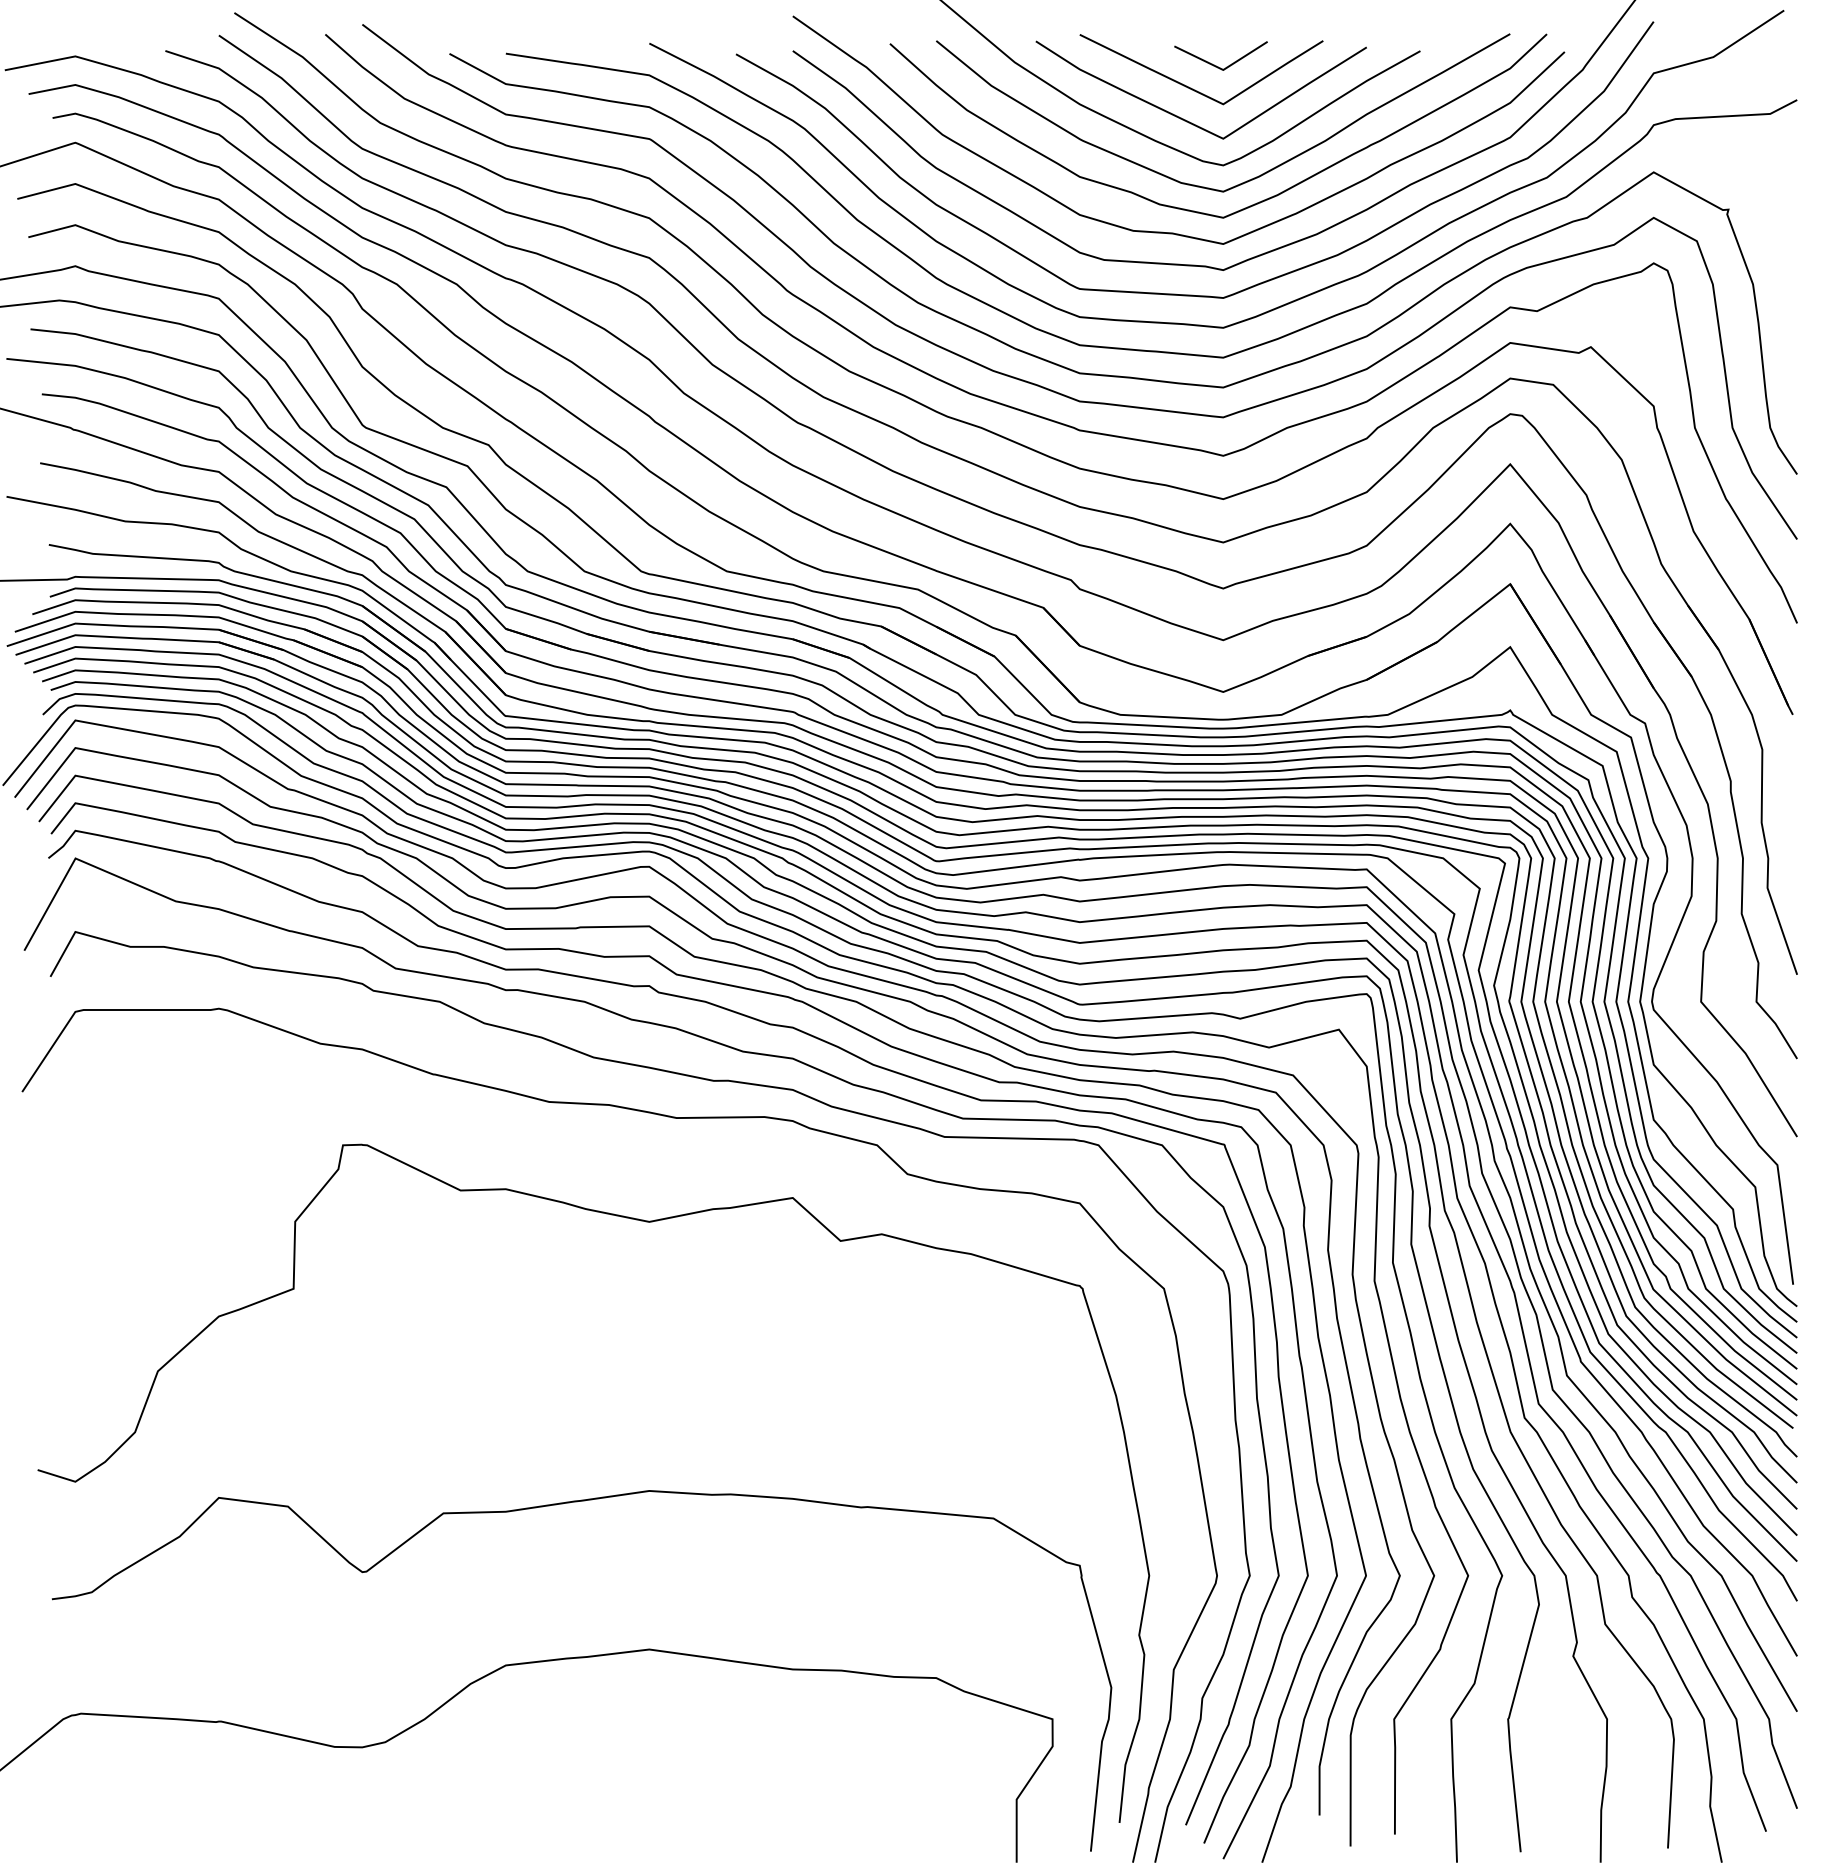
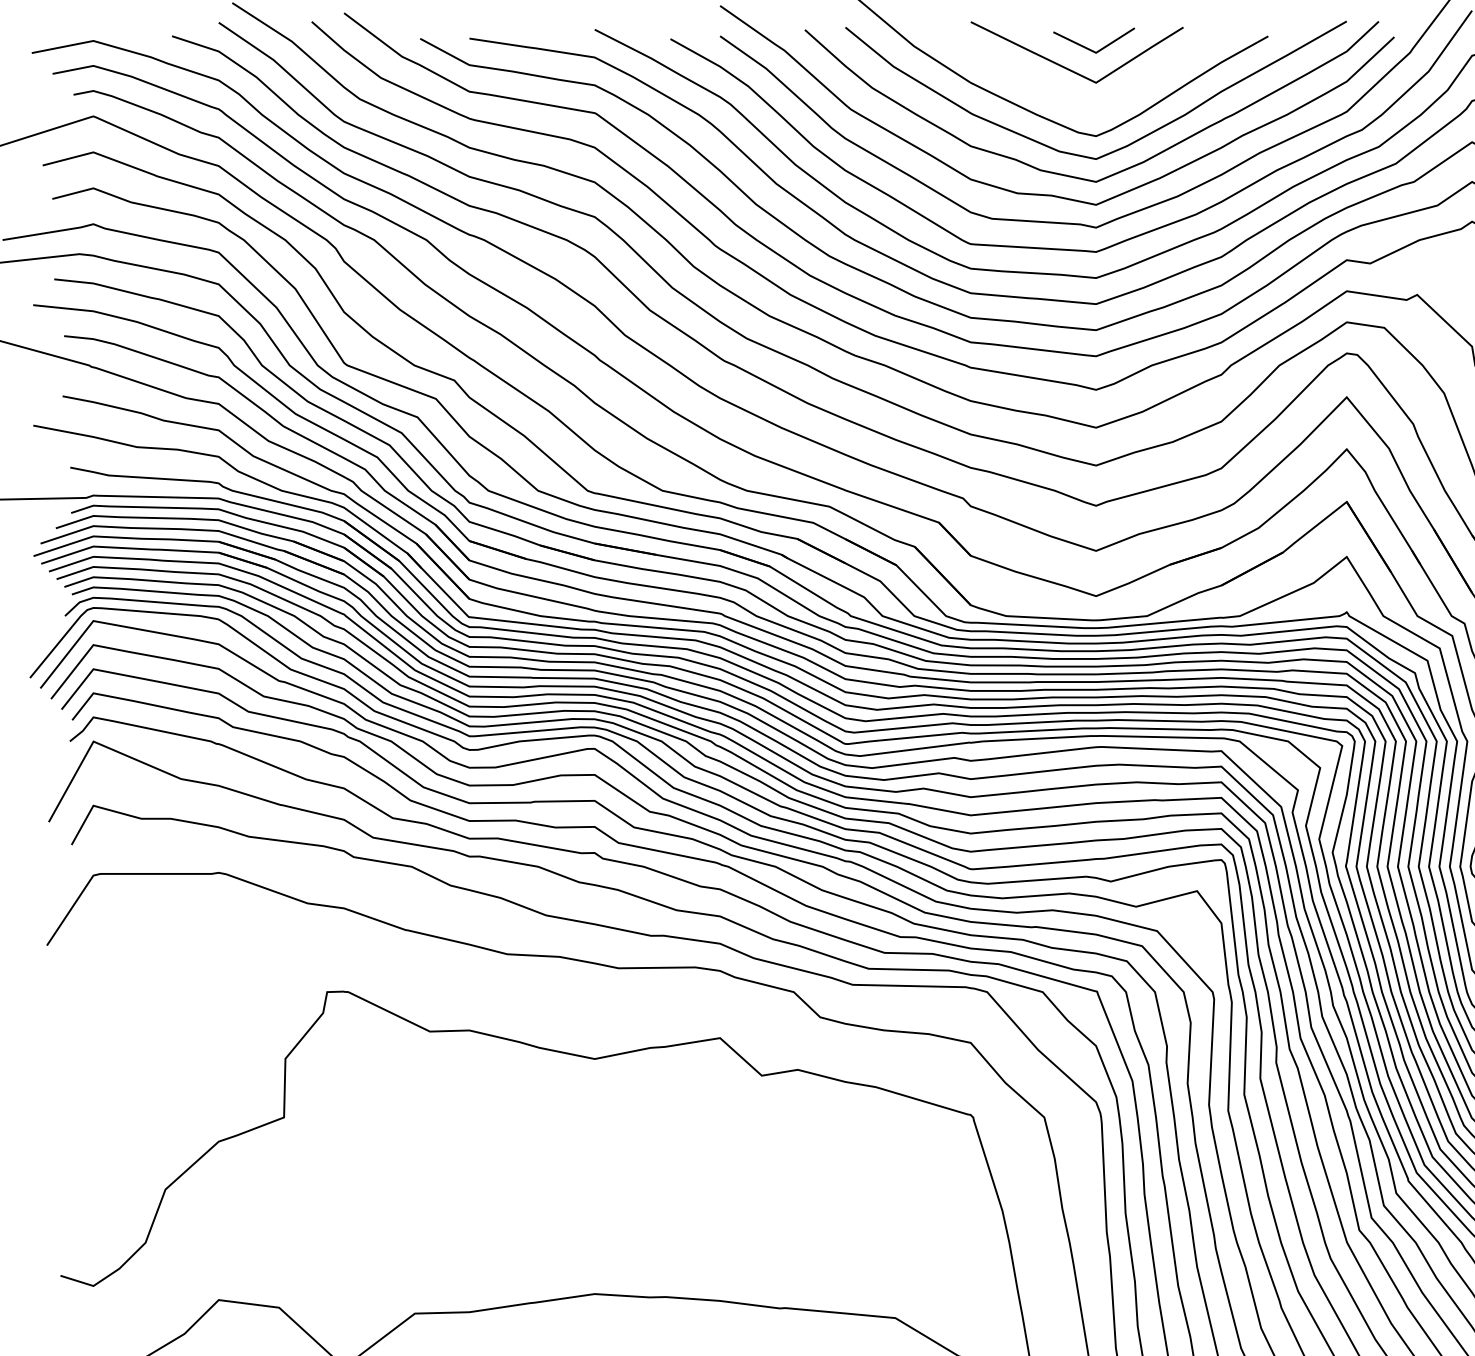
curve: (1185, 119) -> (1063, 96), removed

